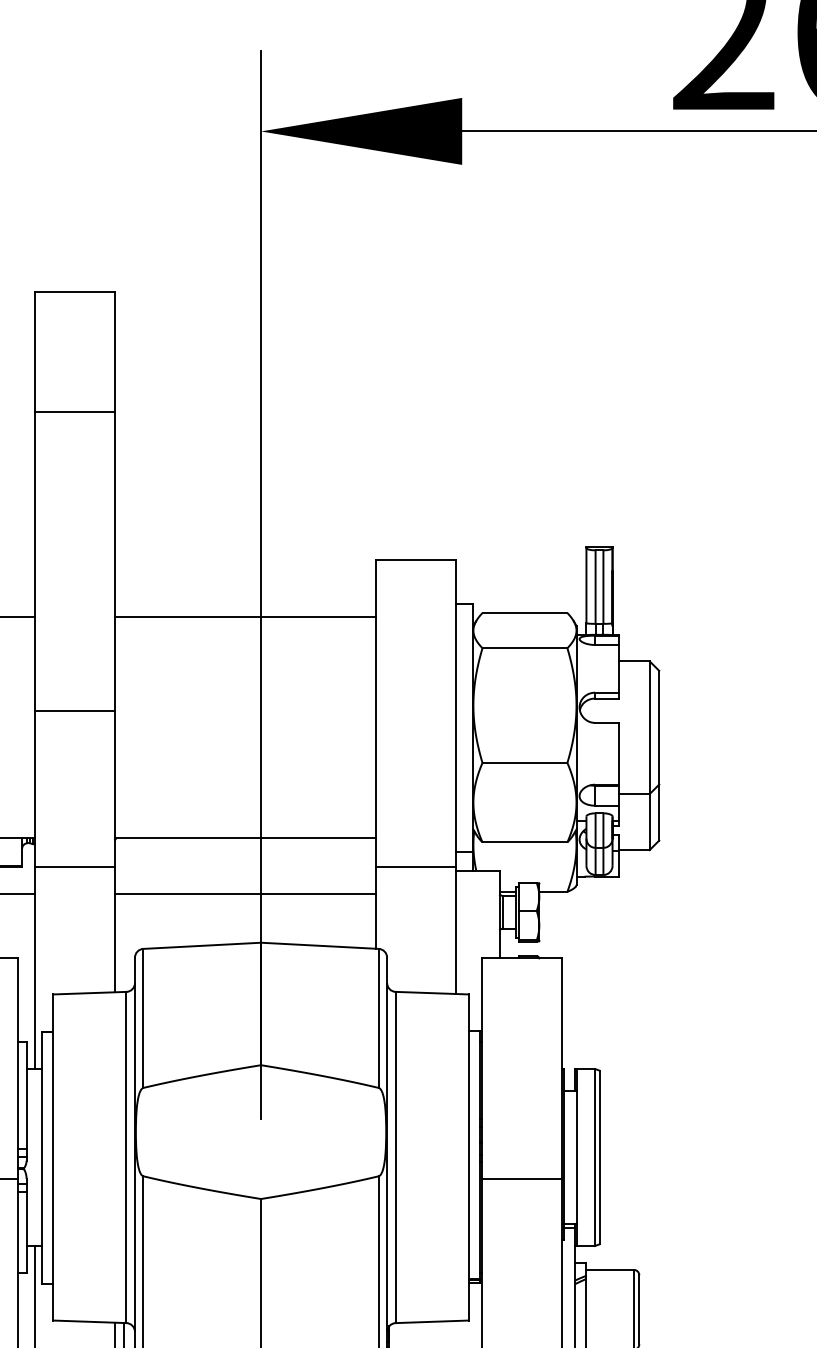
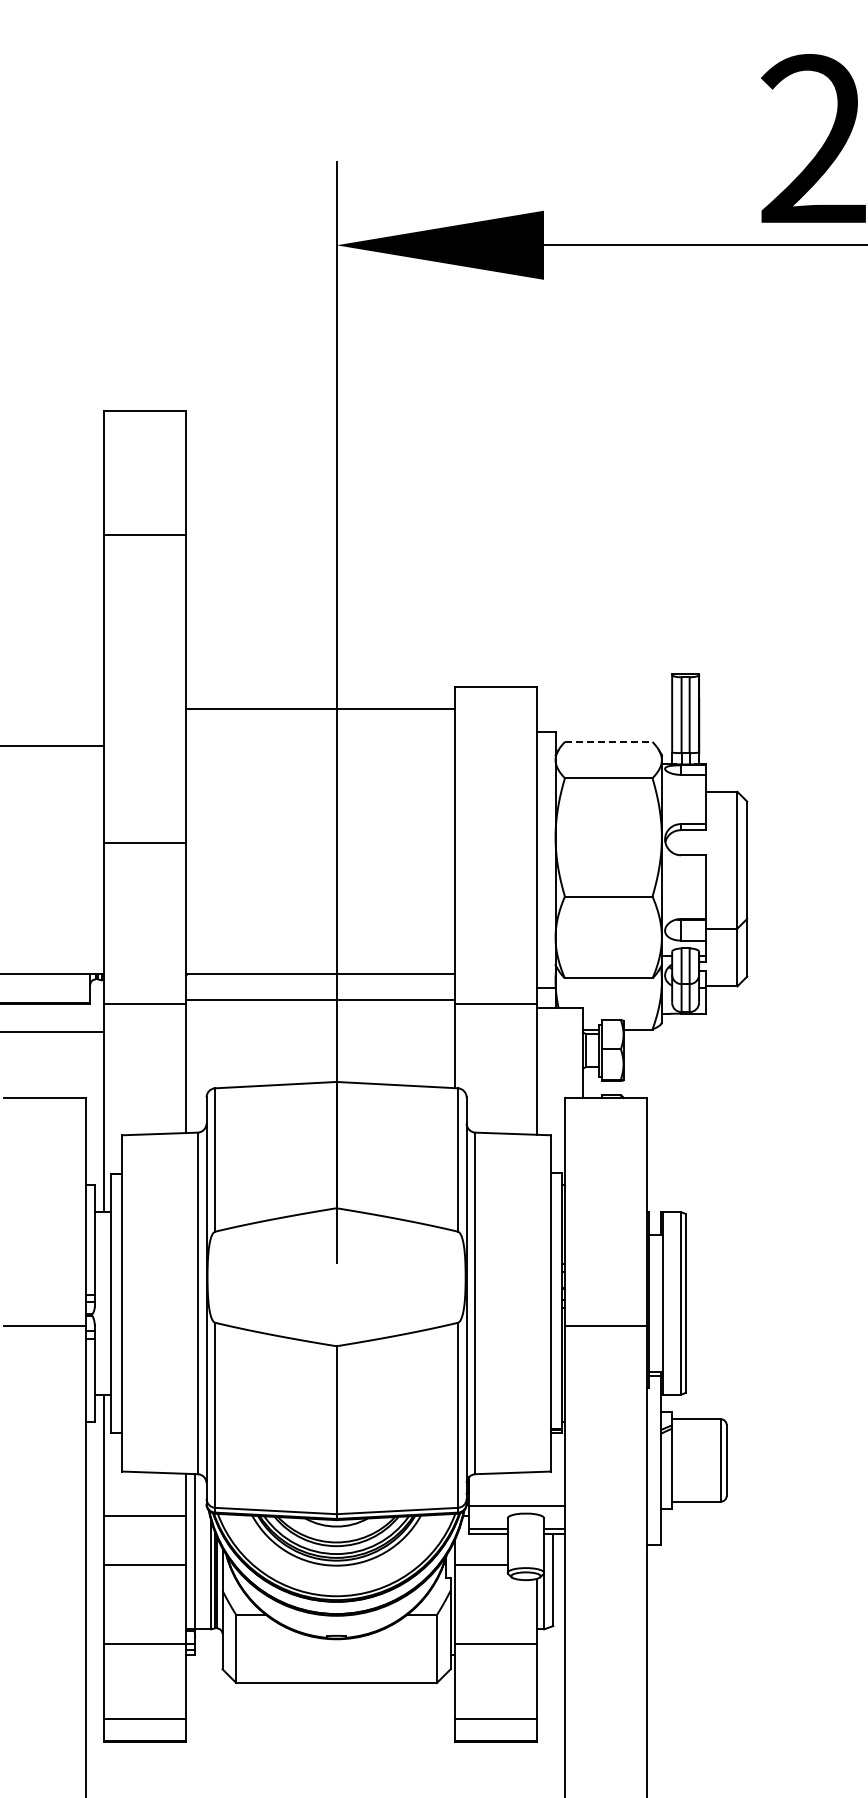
line: (524, 612) -> (608, 741), solid -> dashed
line: (245, 617) -> (320, 709), moved
line: (245, 894) -> (320, 1000), moved

